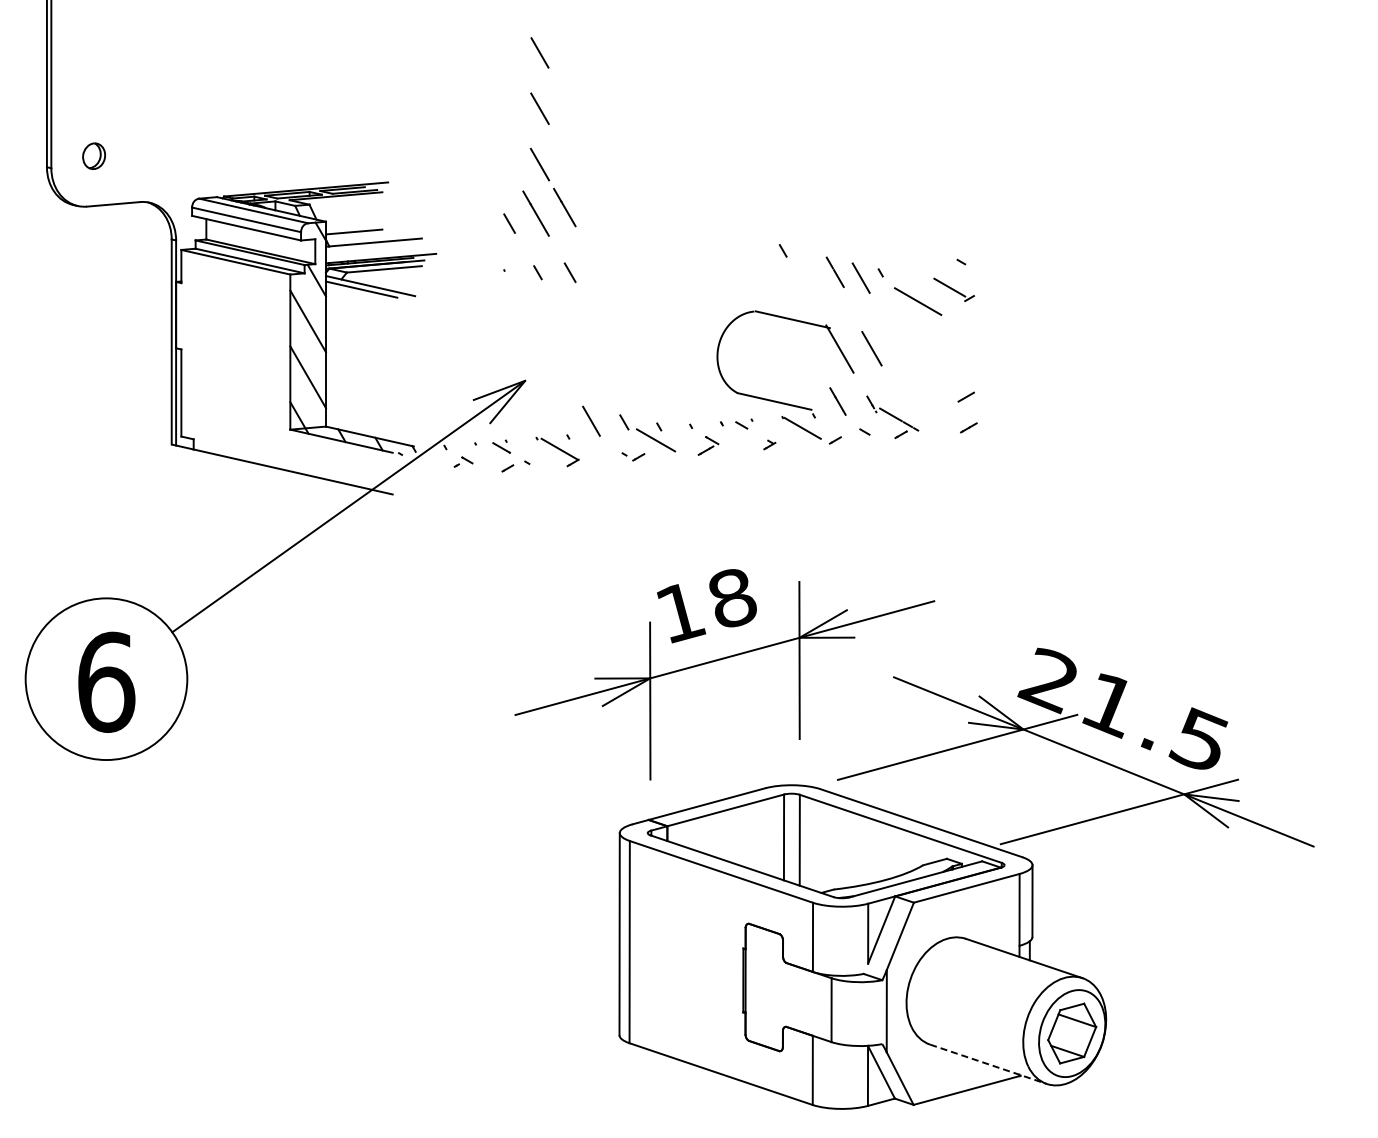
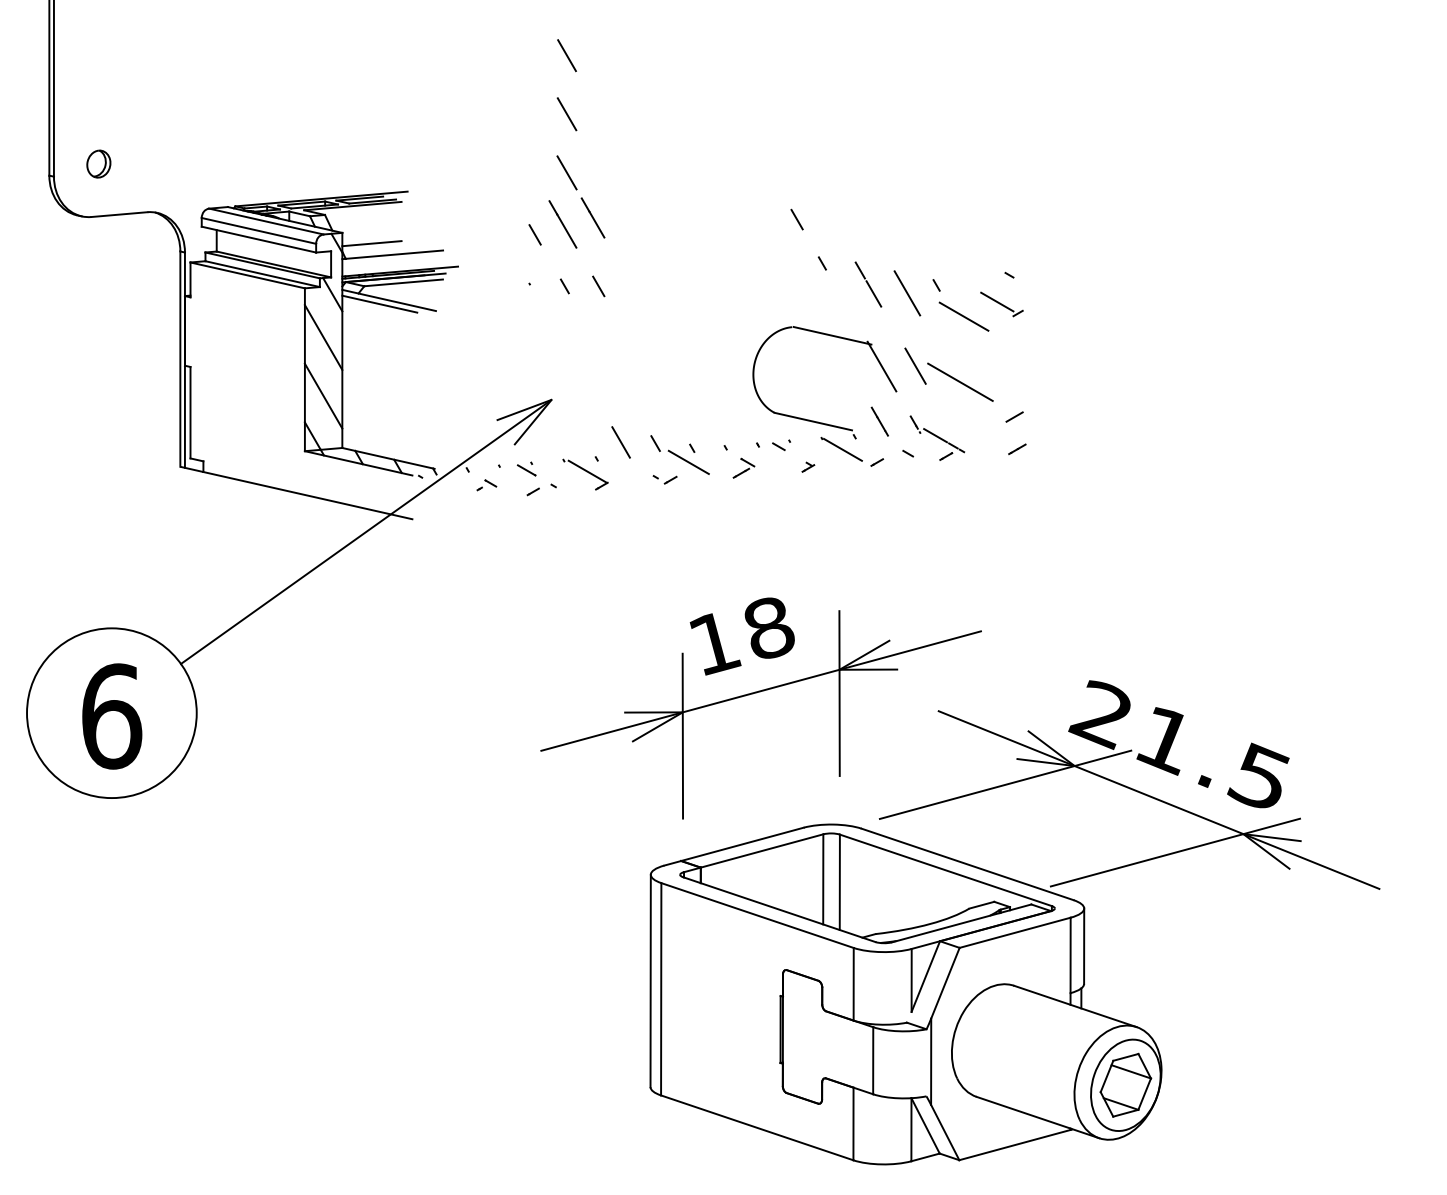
line: (758, 209) -> (796, 220), added
part: (854, 275) -> (897, 289), size x1.43
line: (914, 363) -> (960, 381), added
line: (988, 1064) -> (1037, 1117), dashed -> solid

